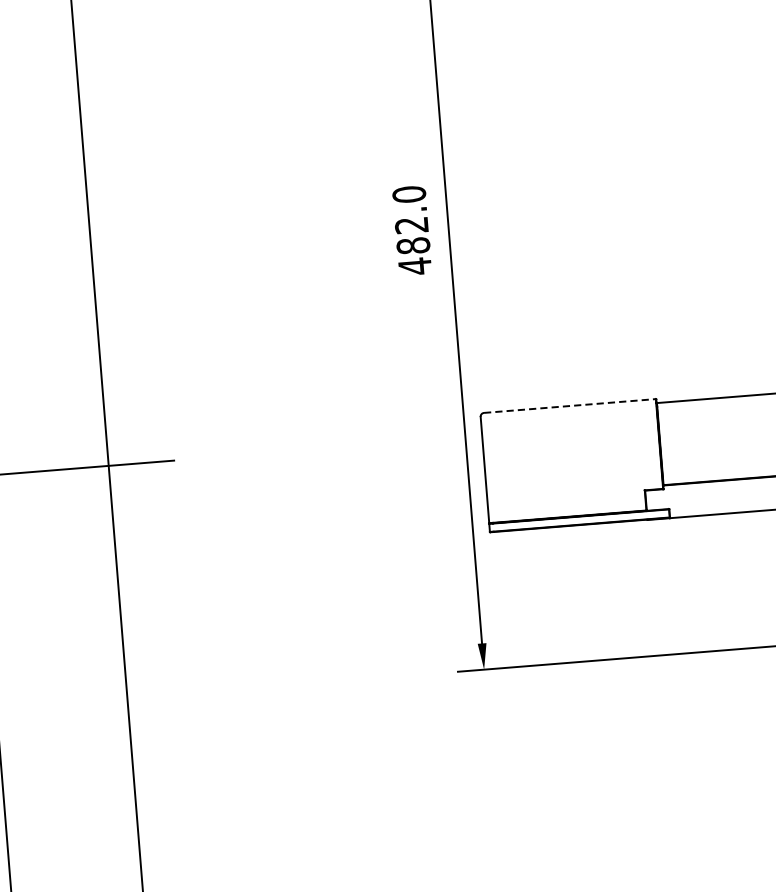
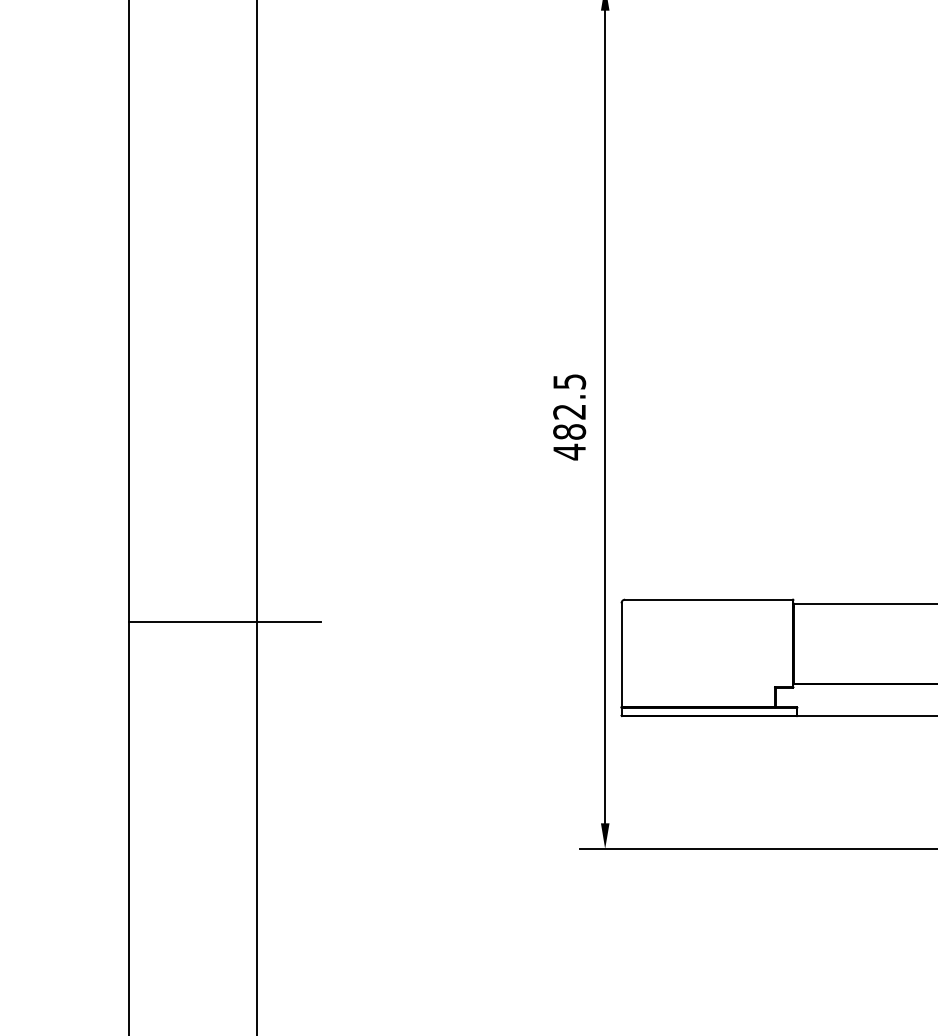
text: (409, 194) -> (569, 381), 482.0 -> 482.5
line: (570, 405) -> (709, 599), dashed -> solid

